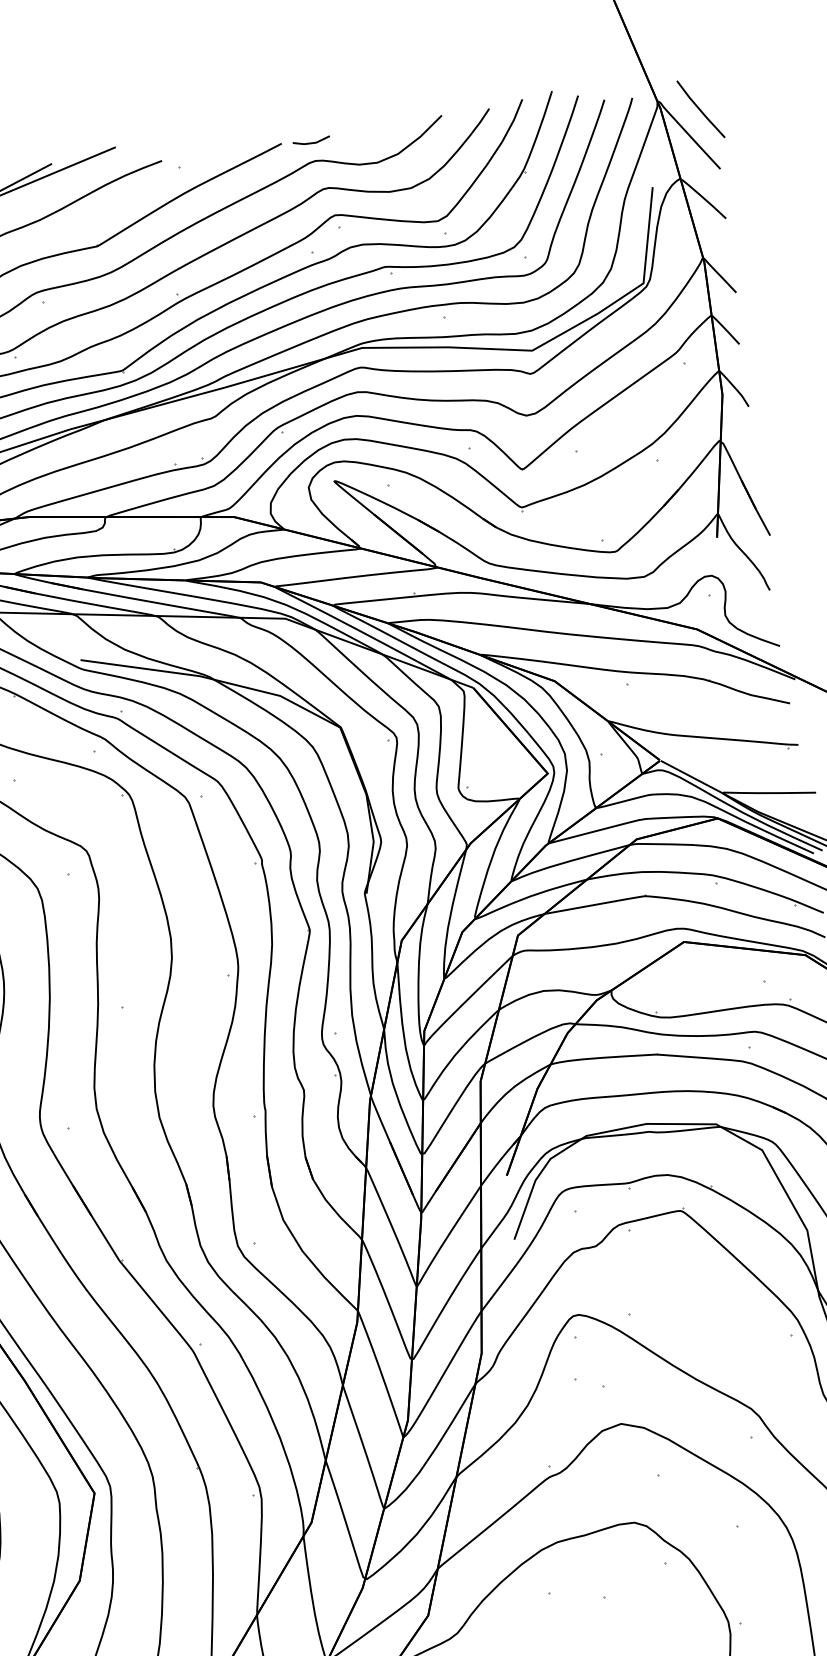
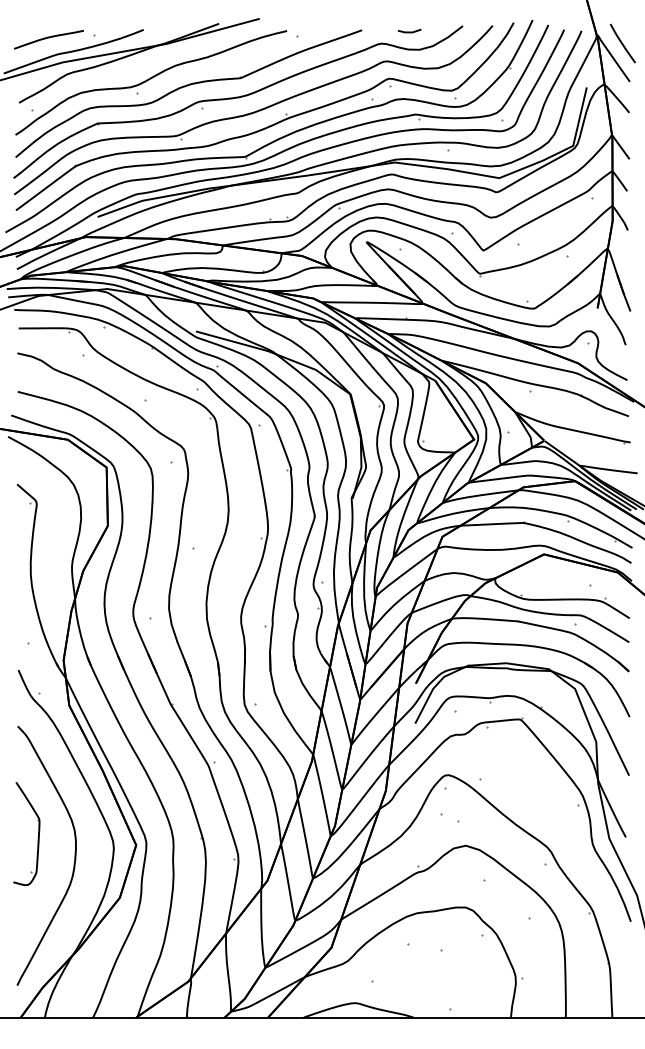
line: (311, 141) -> (409, 31), moved

